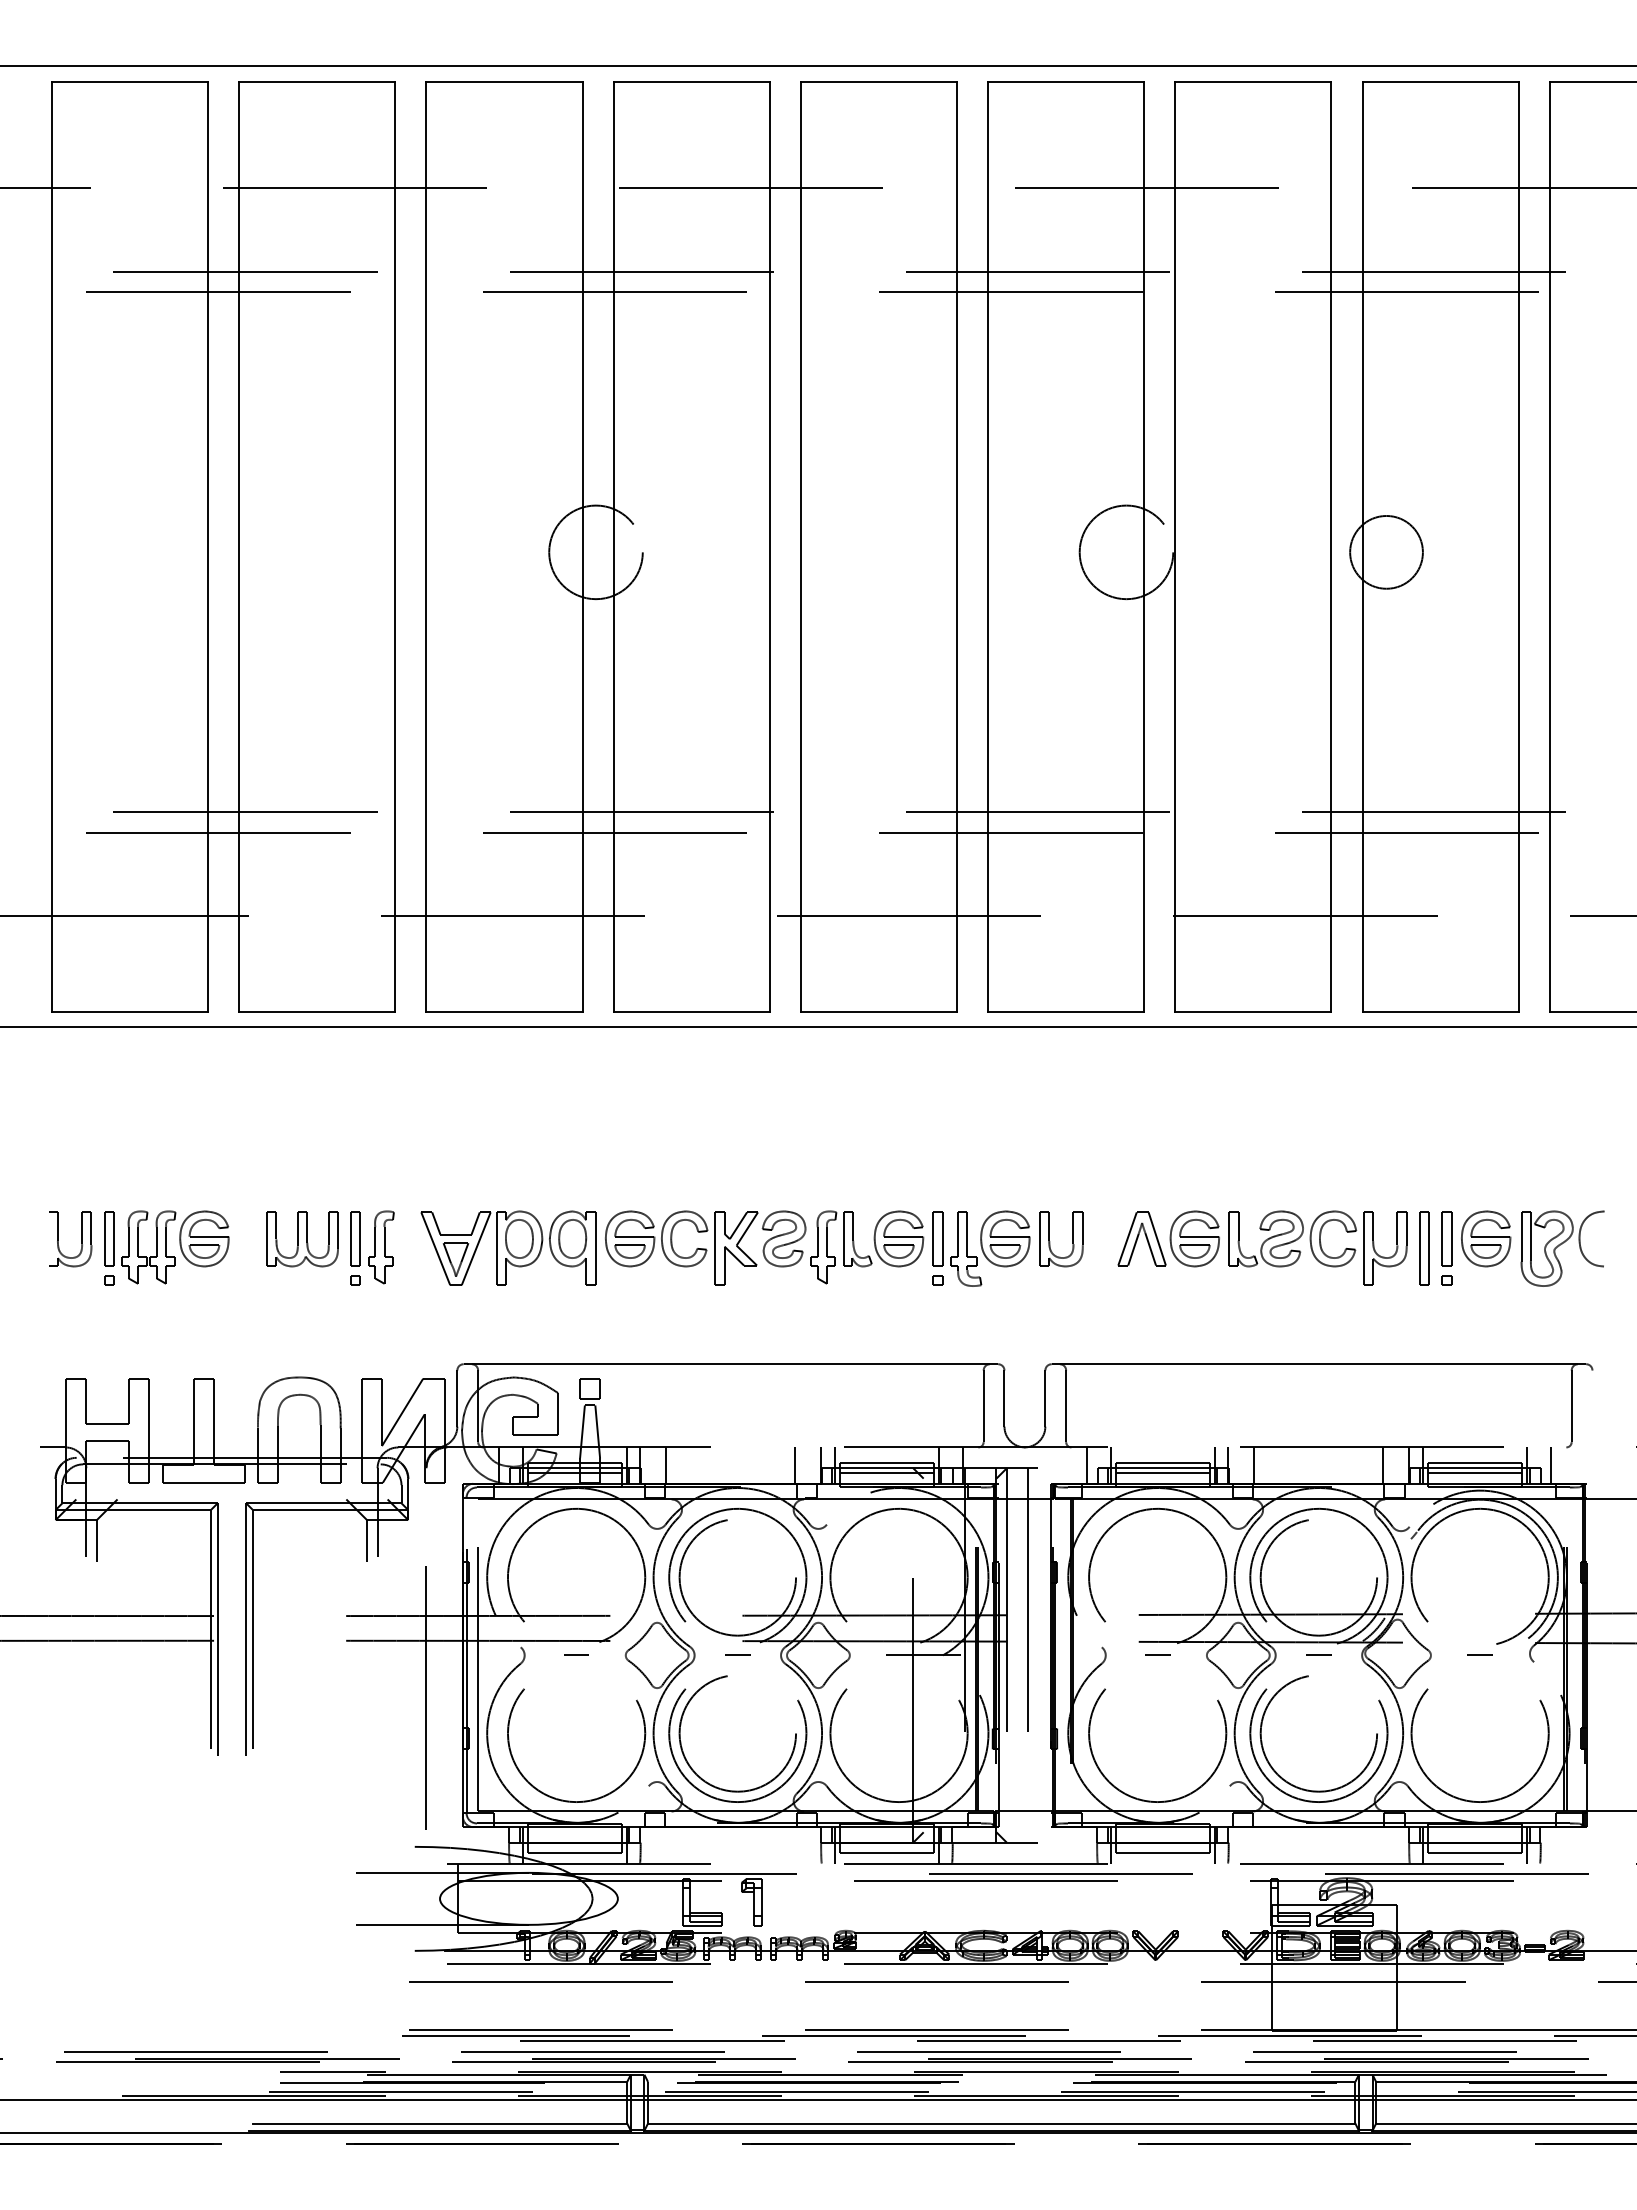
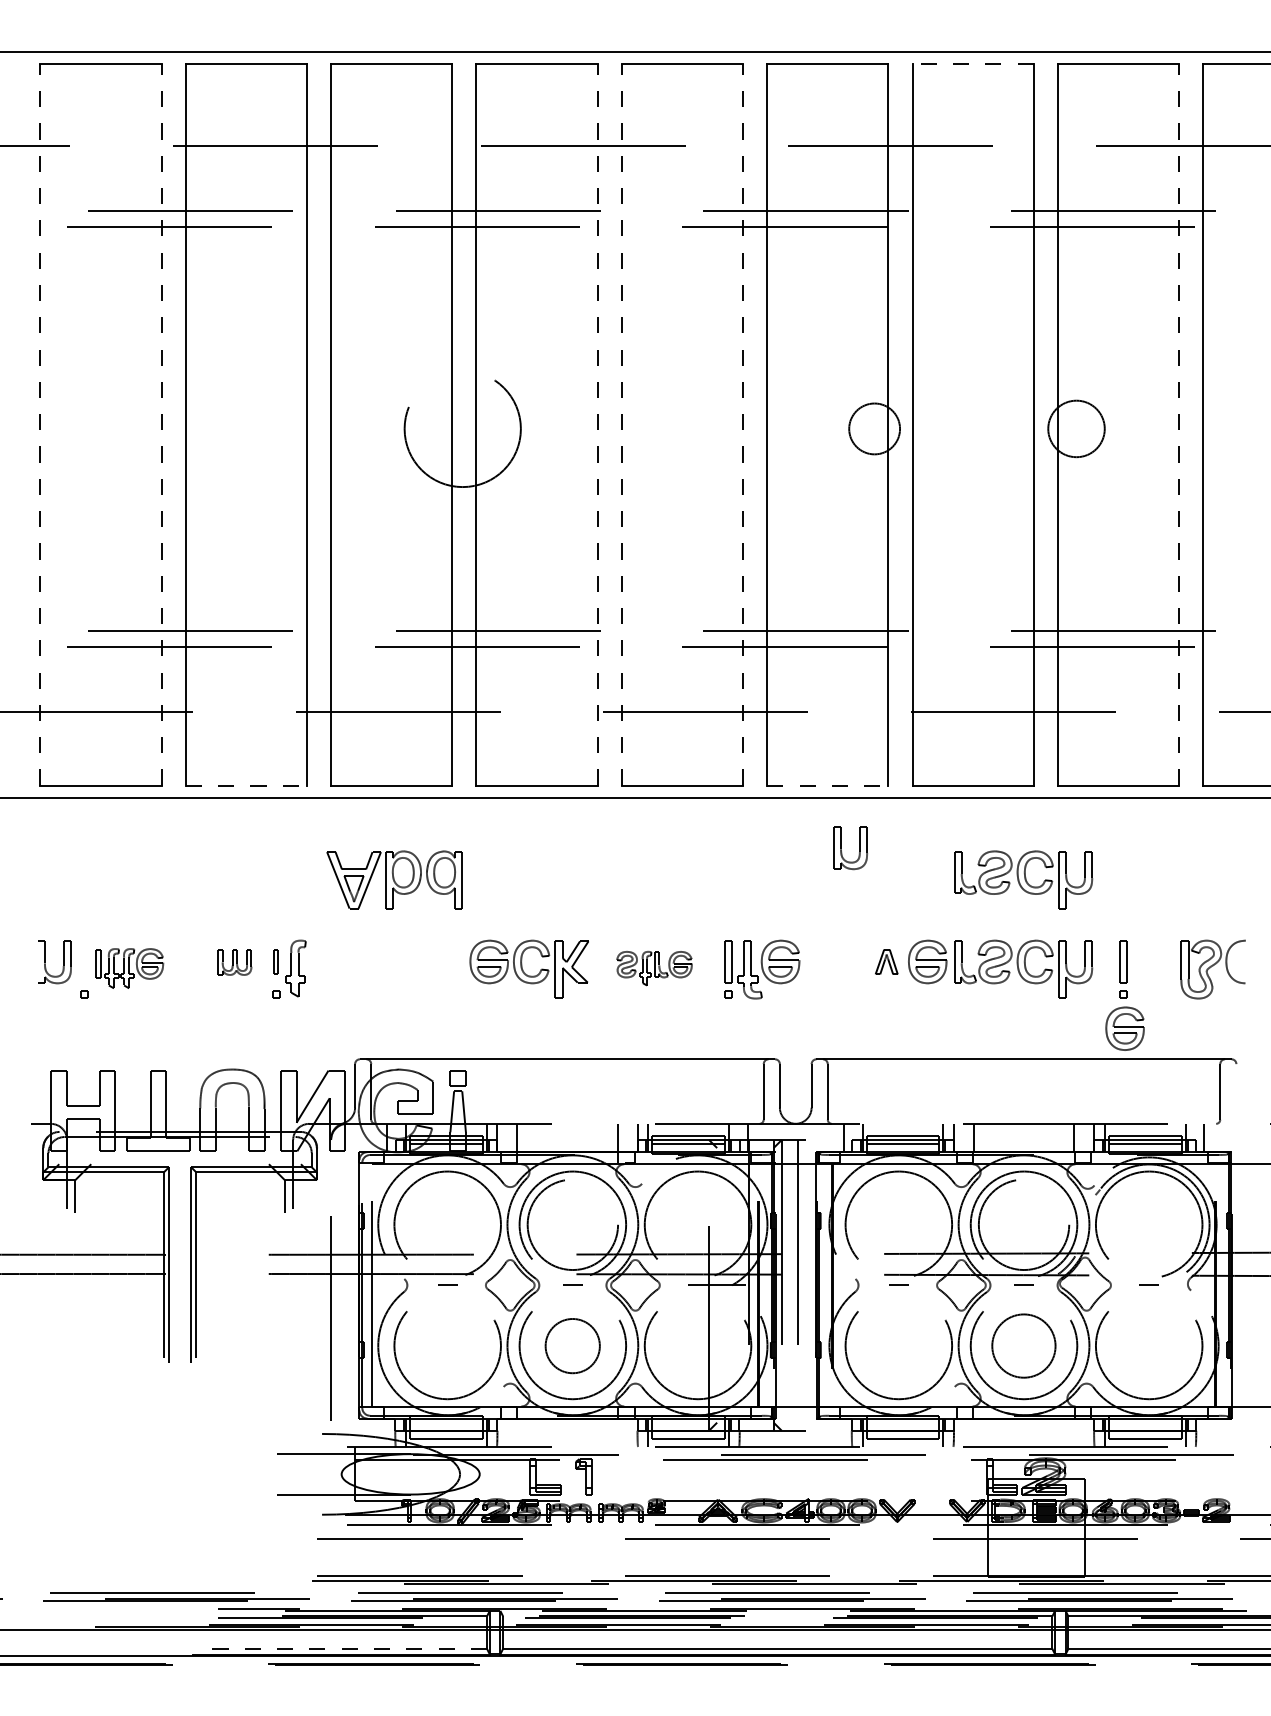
line: (1252, 81) -> (972, 63), solid -> dashed
line: (52, 546) -> (40, 424), solid -> dashed
line: (208, 546) -> (161, 424), solid -> dashed
line: (769, 546) -> (597, 424), solid -> dashed
line: (800, 546) -> (621, 424), solid -> dashed
line: (956, 546) -> (742, 424), solid -> dashed
line: (1518, 546) -> (1178, 424), solid -> dashed
circle: (595, 552) -> (462, 429), size x1.6
circle: (1126, 552) -> (874, 429), size x0.7
line: (317, 1011) -> (246, 785), solid -> dashed
line: (1066, 1011) -> (828, 785), solid -> dashed
part: (1317, 1132) -> (1022, 879), added
part: (355, 1238) -> (276, 961), size x0.6
part: (1141, 1238) -> (886, 961), size x0.6
part: (1486, 1238) -> (1125, 1028), moved
part: (302, 1239) -> (234, 962), size x0.6
part: (1072, 1239) -> (859, 848), moved
part: (166, 1247) -> (129, 968), size x0.7
part: (508, 1247) -> (394, 879), moved
part: (842, 1247) -> (654, 968), size x0.6
part: (1424, 1248) -> (1105, 969), removed
circle: (737, 1733) -> (572, 1345), size x0.6
circle: (1318, 1733) -> (1023, 1345), size x0.7
line: (439, 2123) -> (341, 1648), solid -> dashed

